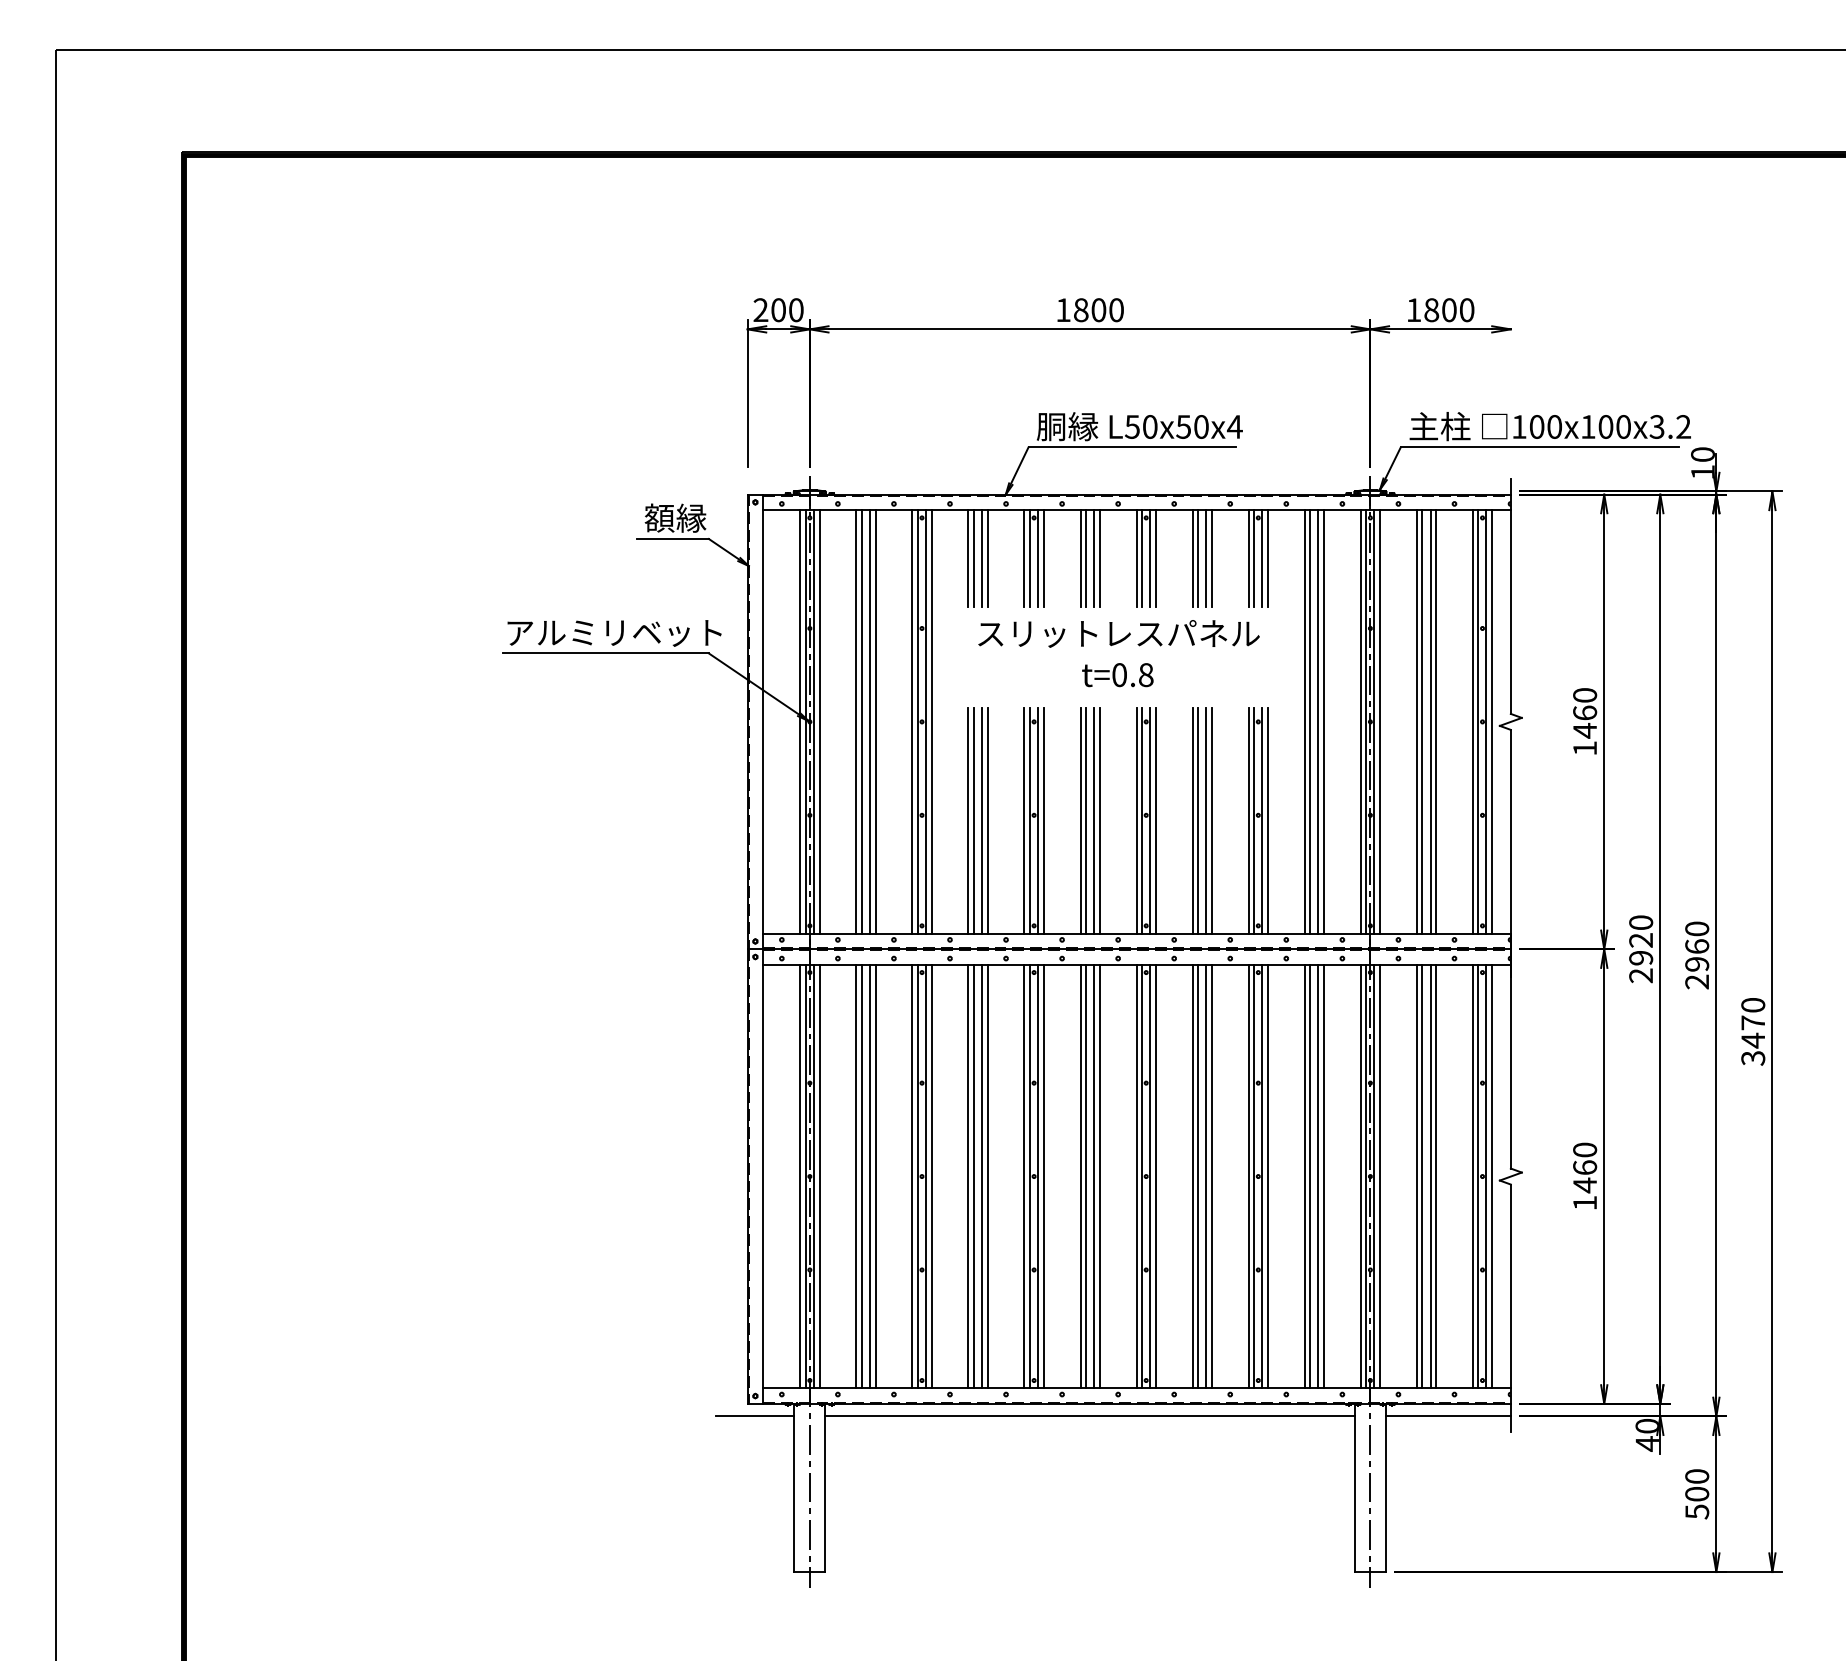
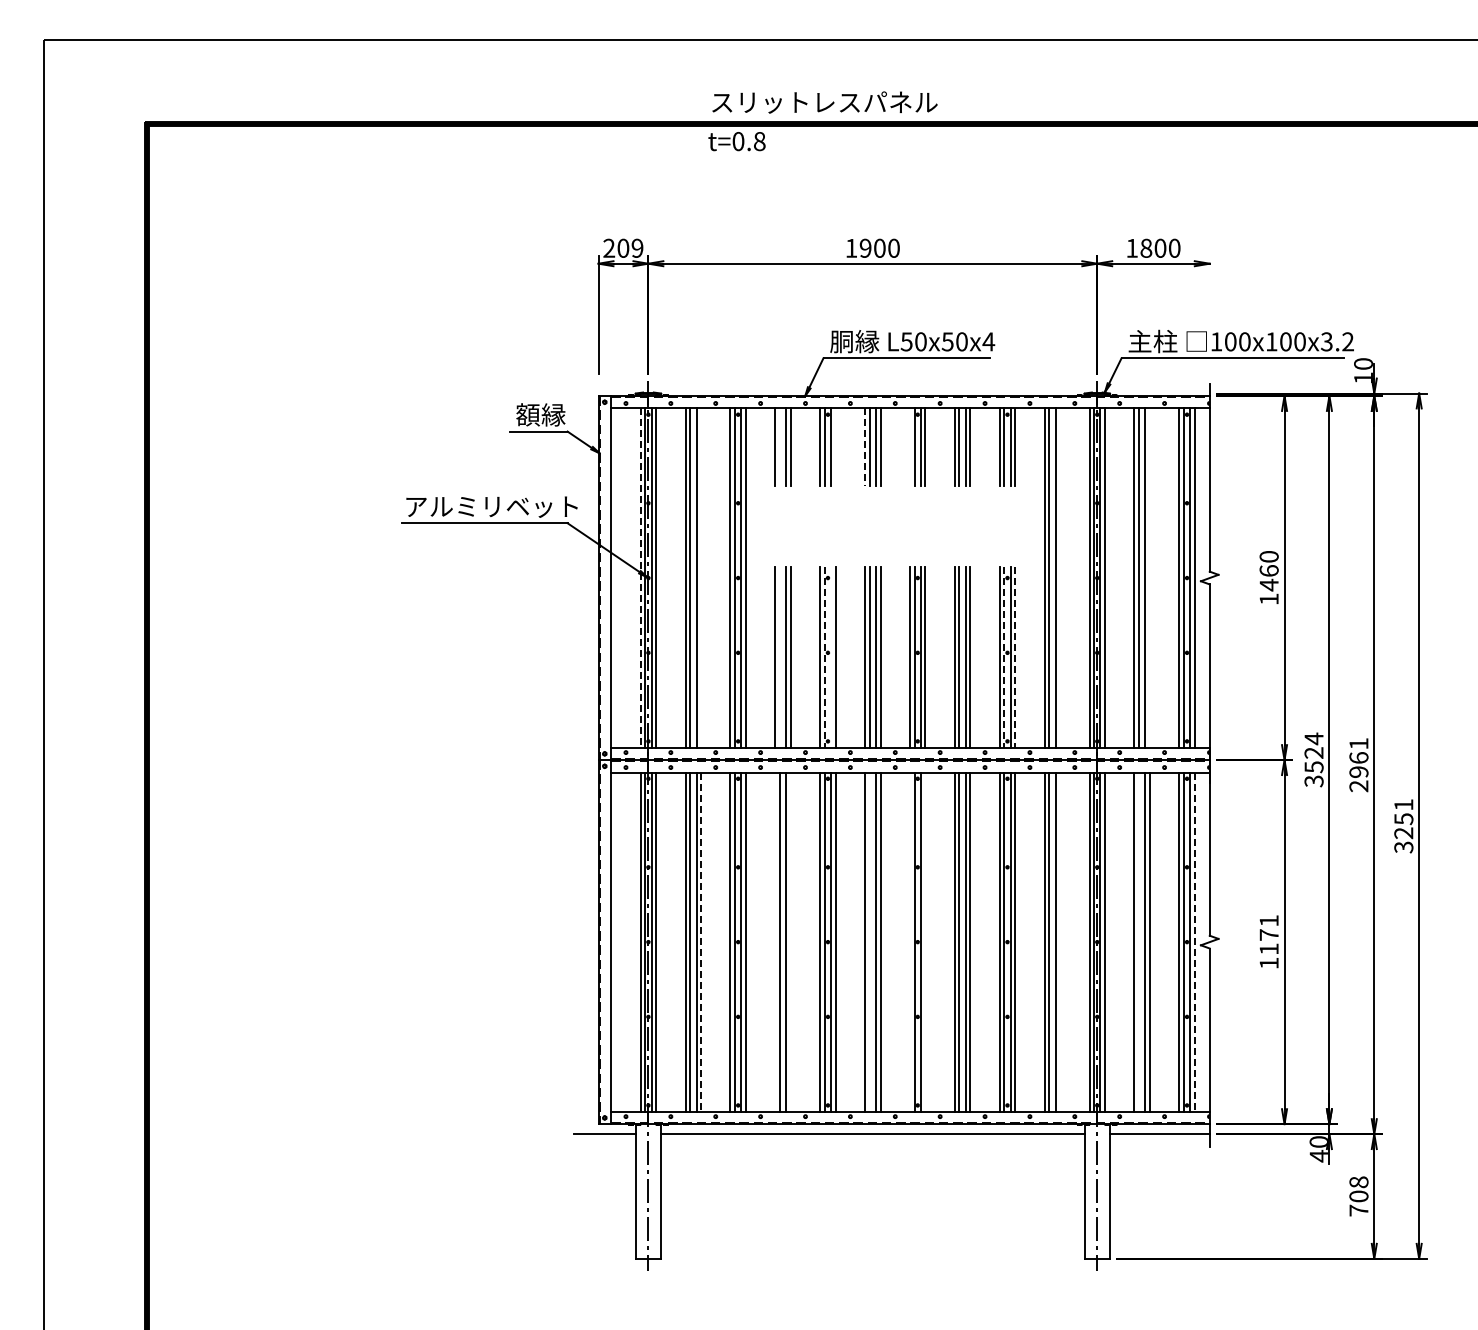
text: (796, 309) -> (637, 247), 200 -> 209
text: (1080, 309) -> (865, 247), 1800 -> 1900
line: (973, 558) -> (779, 447), removed
line: (1043, 558) -> (835, 447), removed
line: (1080, 558) -> (865, 447), solid -> dashed
line: (1137, 558) -> (910, 447), removed
text: (1118, 633) -> (824, 102), moved
text: (1117, 675) -> (736, 141), moved
line: (876, 721) -> (701, 577), removed
line: (1324, 721) -> (1060, 577), removed
line: (1435, 721) -> (1149, 577), removed
line: (799, 722) -> (640, 578), solid -> dashed
line: (973, 819) -> (779, 656), removed
line: (1037, 819) -> (830, 656), removed
line: (1029, 821) -> (824, 657), solid -> dashed
line: (1254, 821) -> (1004, 657), solid -> dashed
line: (1268, 821) -> (1015, 657), solid -> dashed
text: (1696, 928) -> (1358, 743), 2960 -> 2961
text: (1640, 948) -> (1313, 759), 2920 -> 3524
text: (1752, 1023) -> (1403, 819), 3470 -> 3251
text: (1584, 1168) -> (1268, 935), 1460 -> 1171
line: (968, 1175) -> (775, 941), removed
line: (987, 1175) -> (790, 941), removed
line: (1085, 1175) -> (869, 941), removed
line: (1137, 1175) -> (910, 941), removed
line: (1155, 1175) -> (925, 941), removed
line: (1324, 1175) -> (1060, 941), removed
line: (1421, 1175) -> (1138, 941), removed
line: (876, 1177) -> (701, 942), solid -> dashed
line: (1491, 1177) -> (1194, 942), solid -> dashed
text: (1696, 1494) -> (1358, 1196), 500 -> 708

